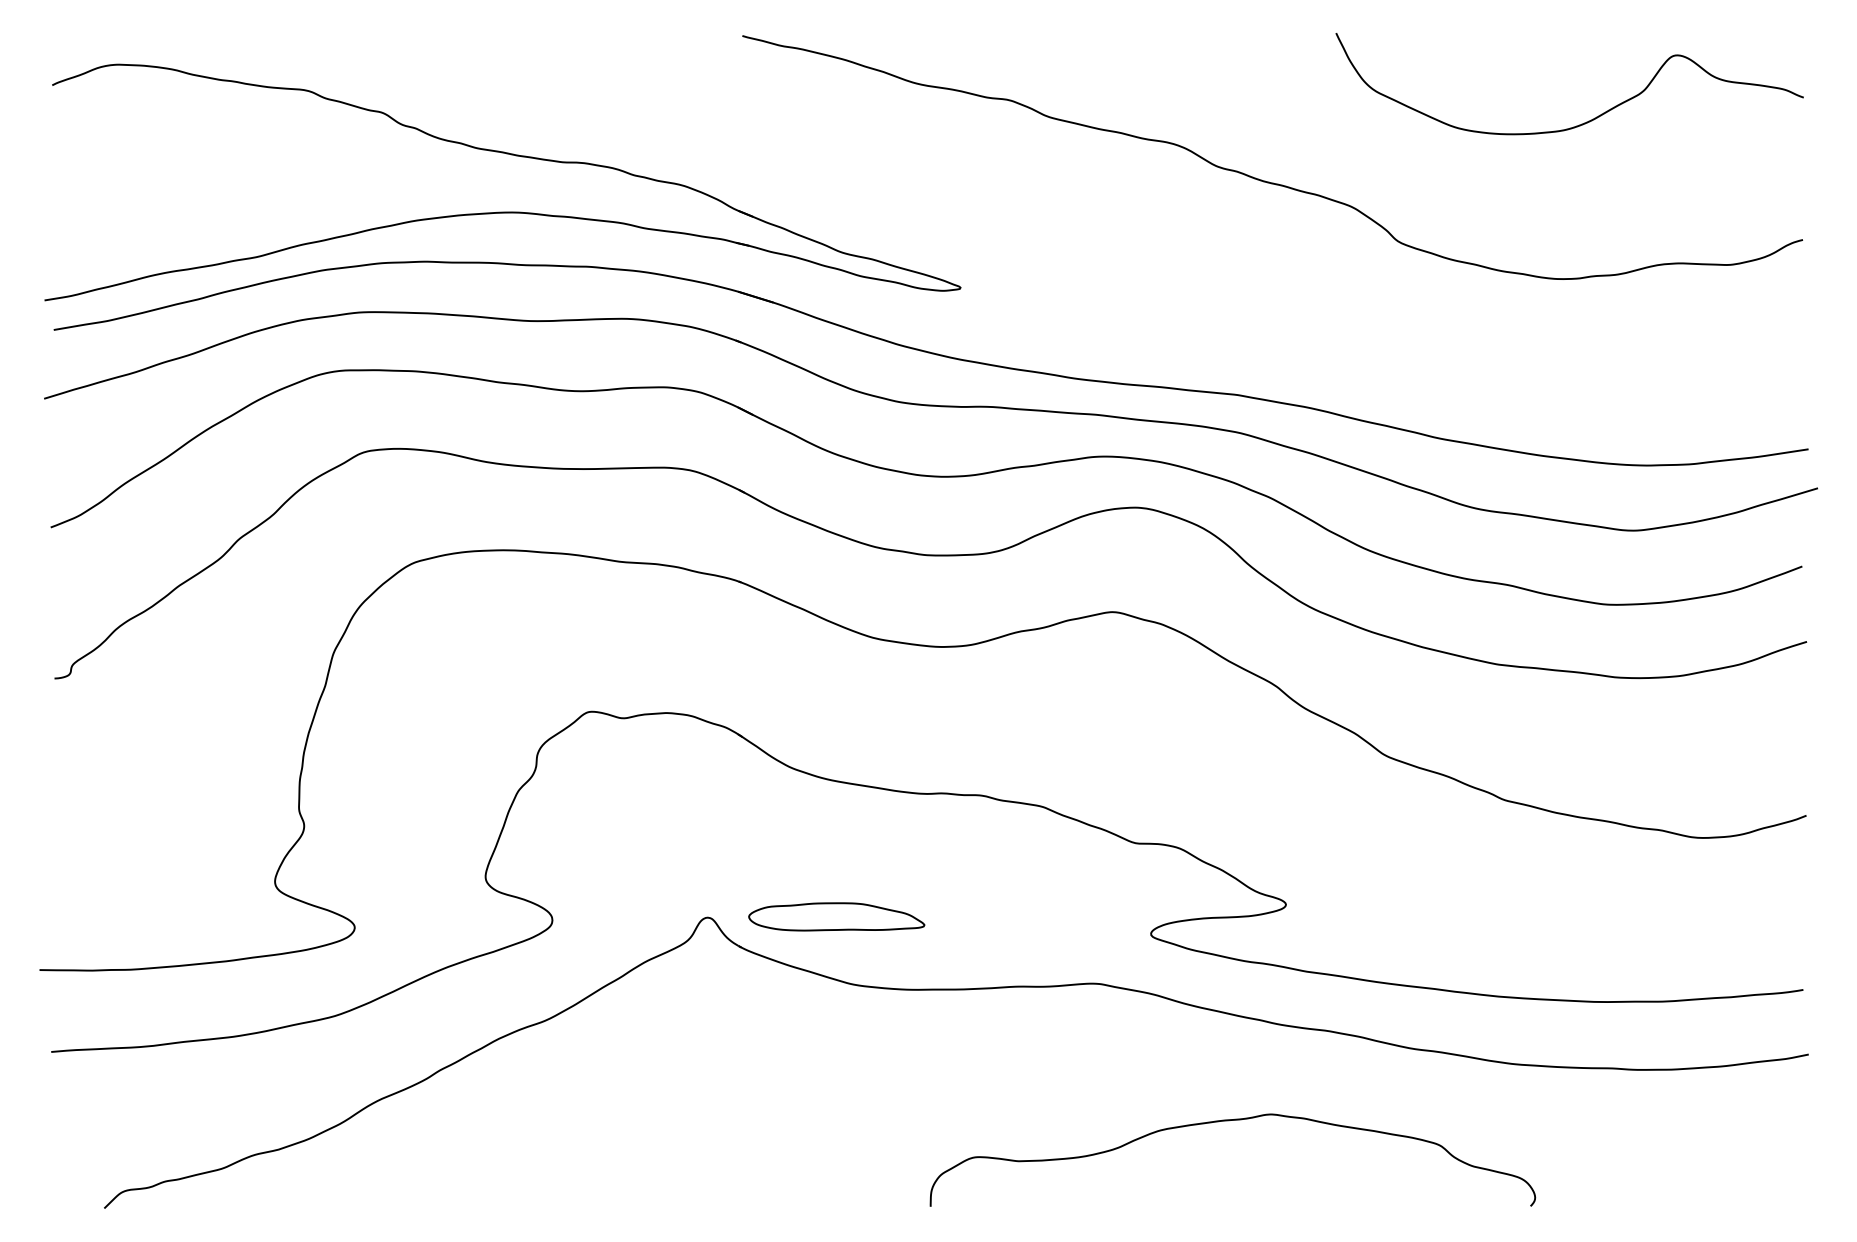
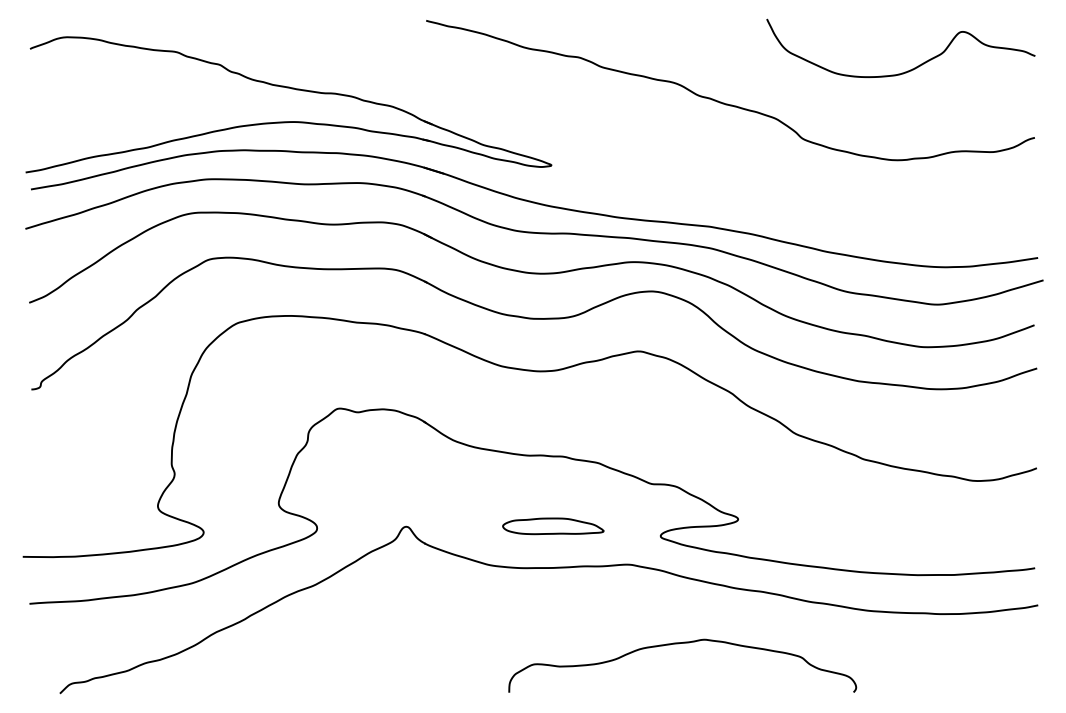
part: (837, 917) -> (553, 526), moved
curve: (1225, 1122) -> (678, 644), moved

